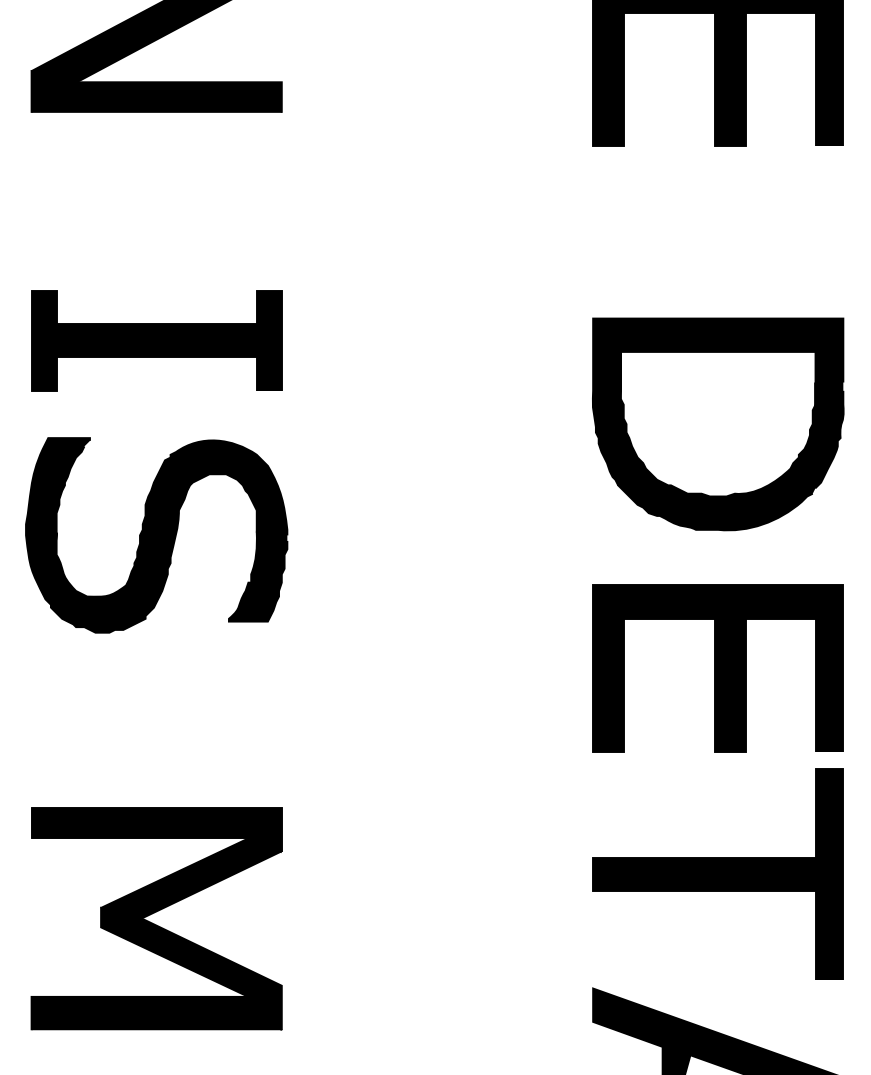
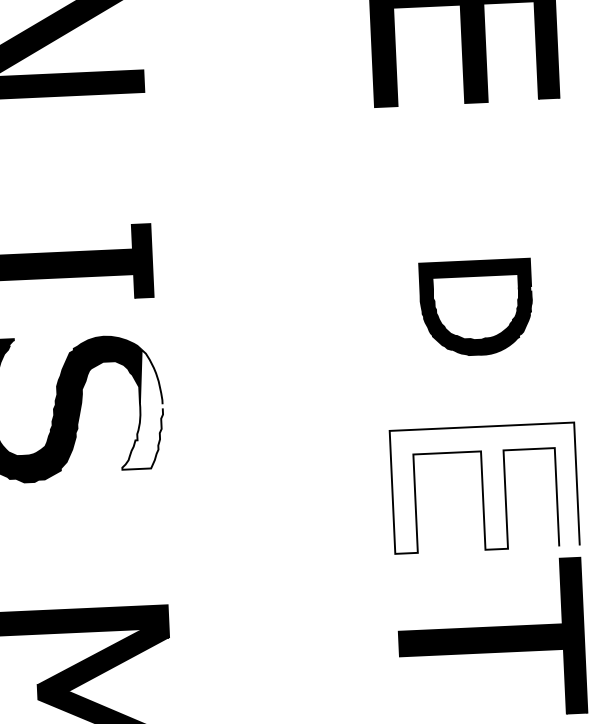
part: (718, 424) -> (476, 308), size x0.6
fill: (257, 540) -> (140, 409), removed
fill: (718, 668) -> (484, 487), removed

